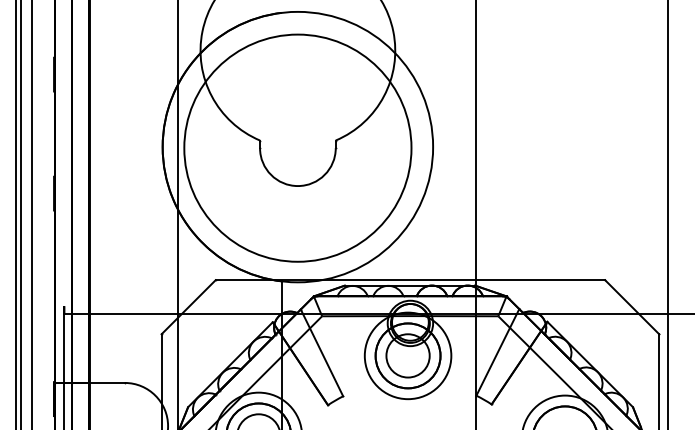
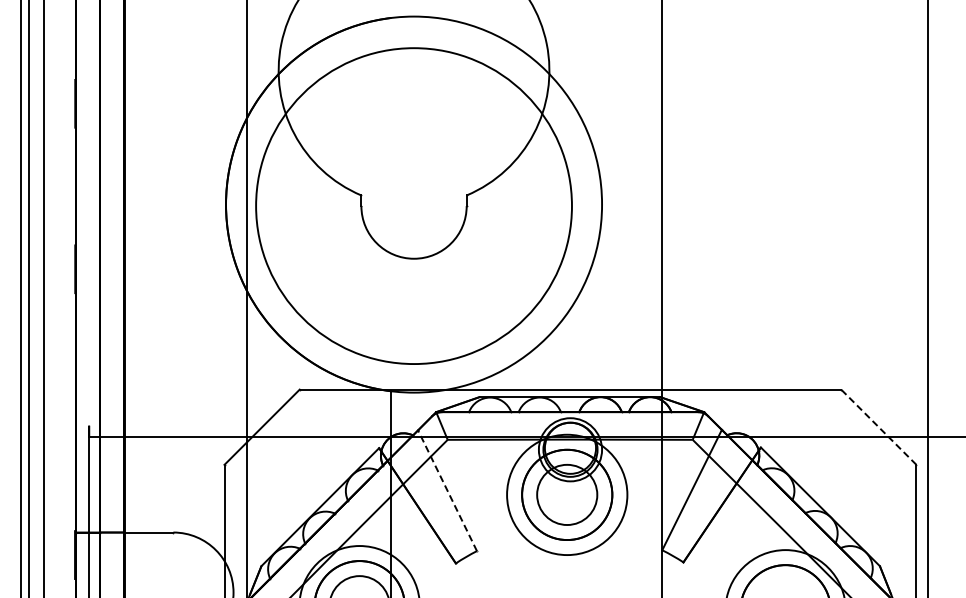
line: (631, 306) -> (878, 426), solid -> dashed
line: (321, 352) -> (447, 490), solid -> dashed

